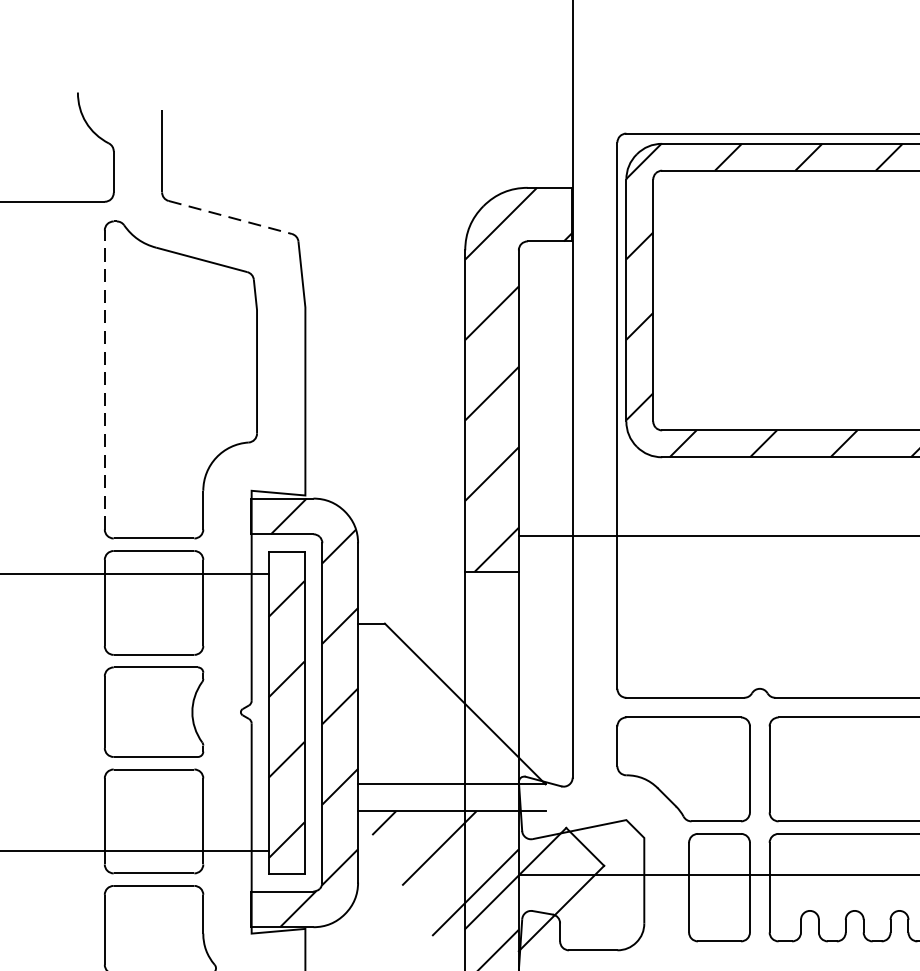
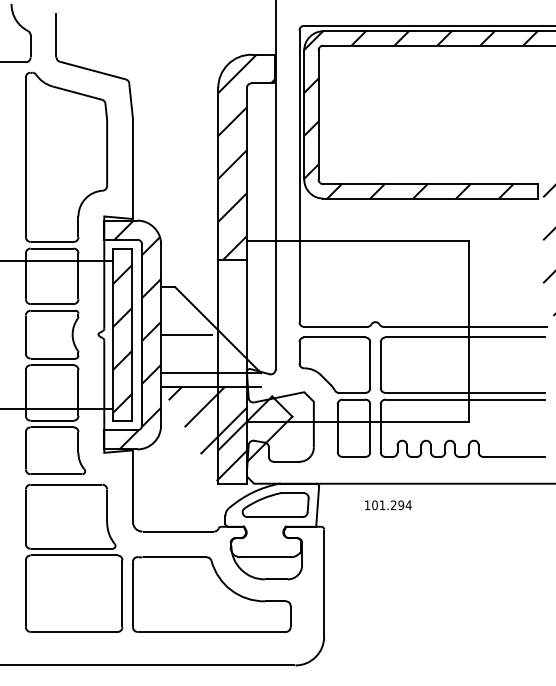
line: (231, 217) -> (93, 70), dashed -> solid
line: (104, 380) -> (25, 157), dashed -> solid
line: (405, 713) -> (186, 335), added

